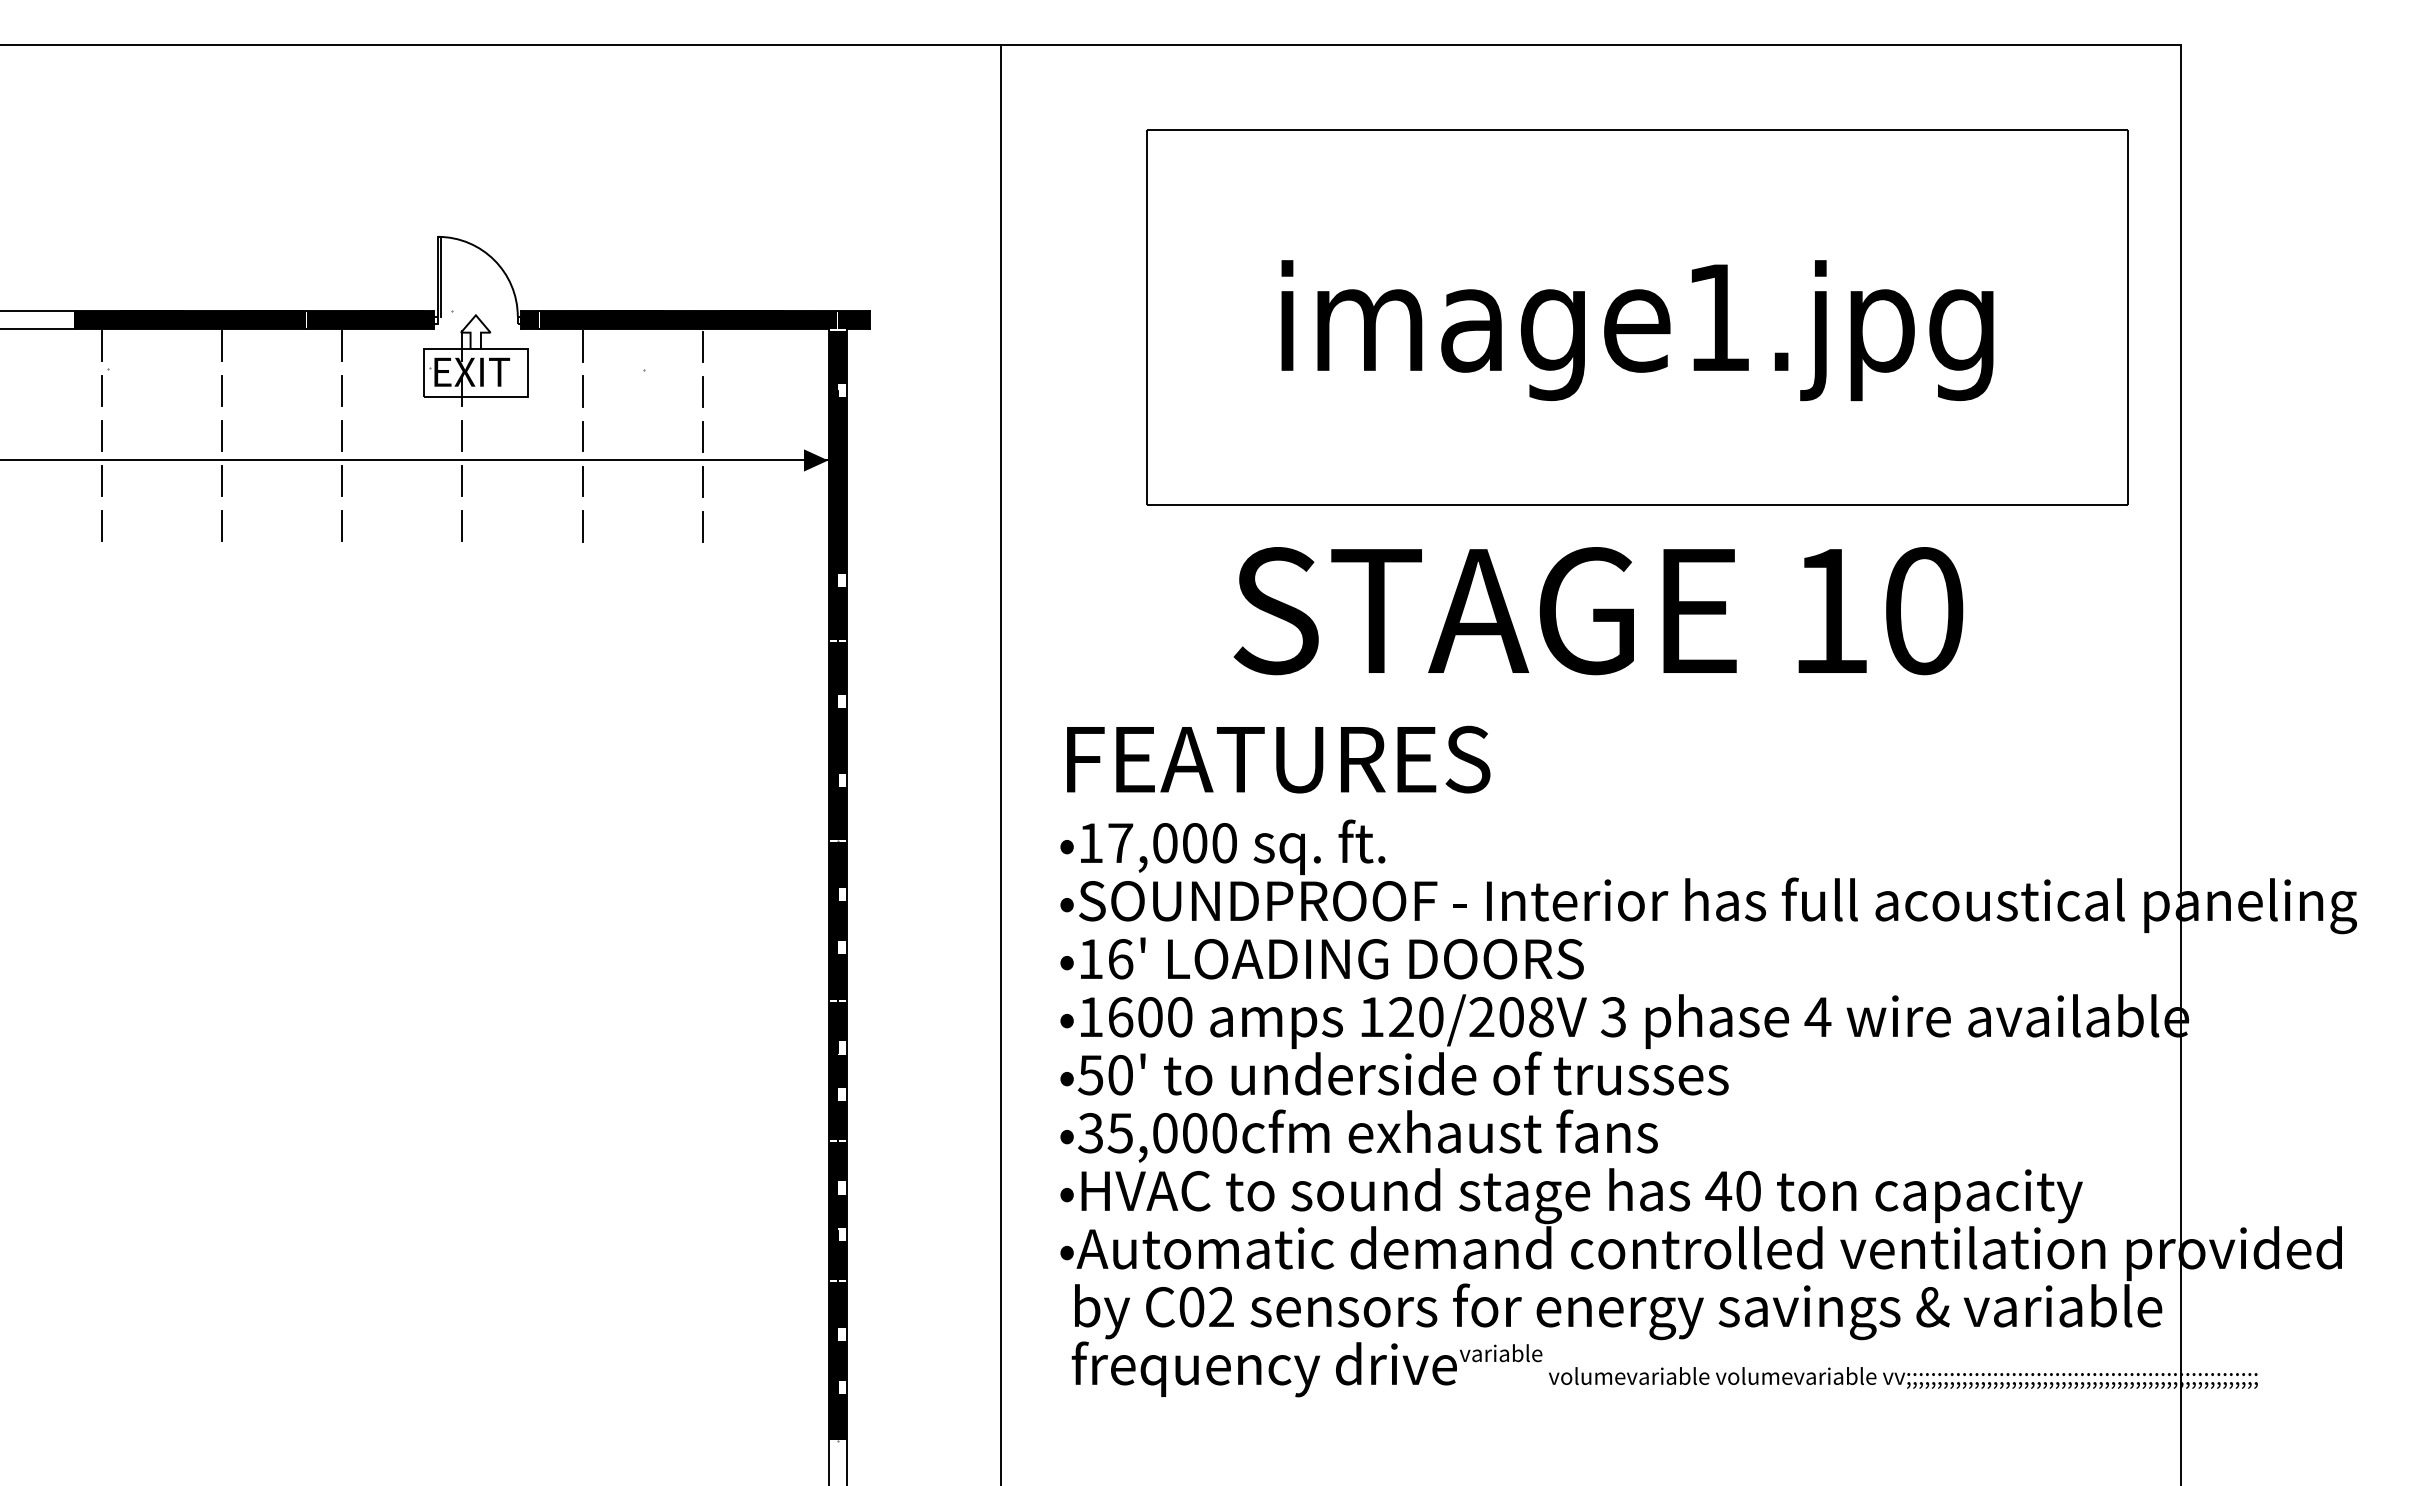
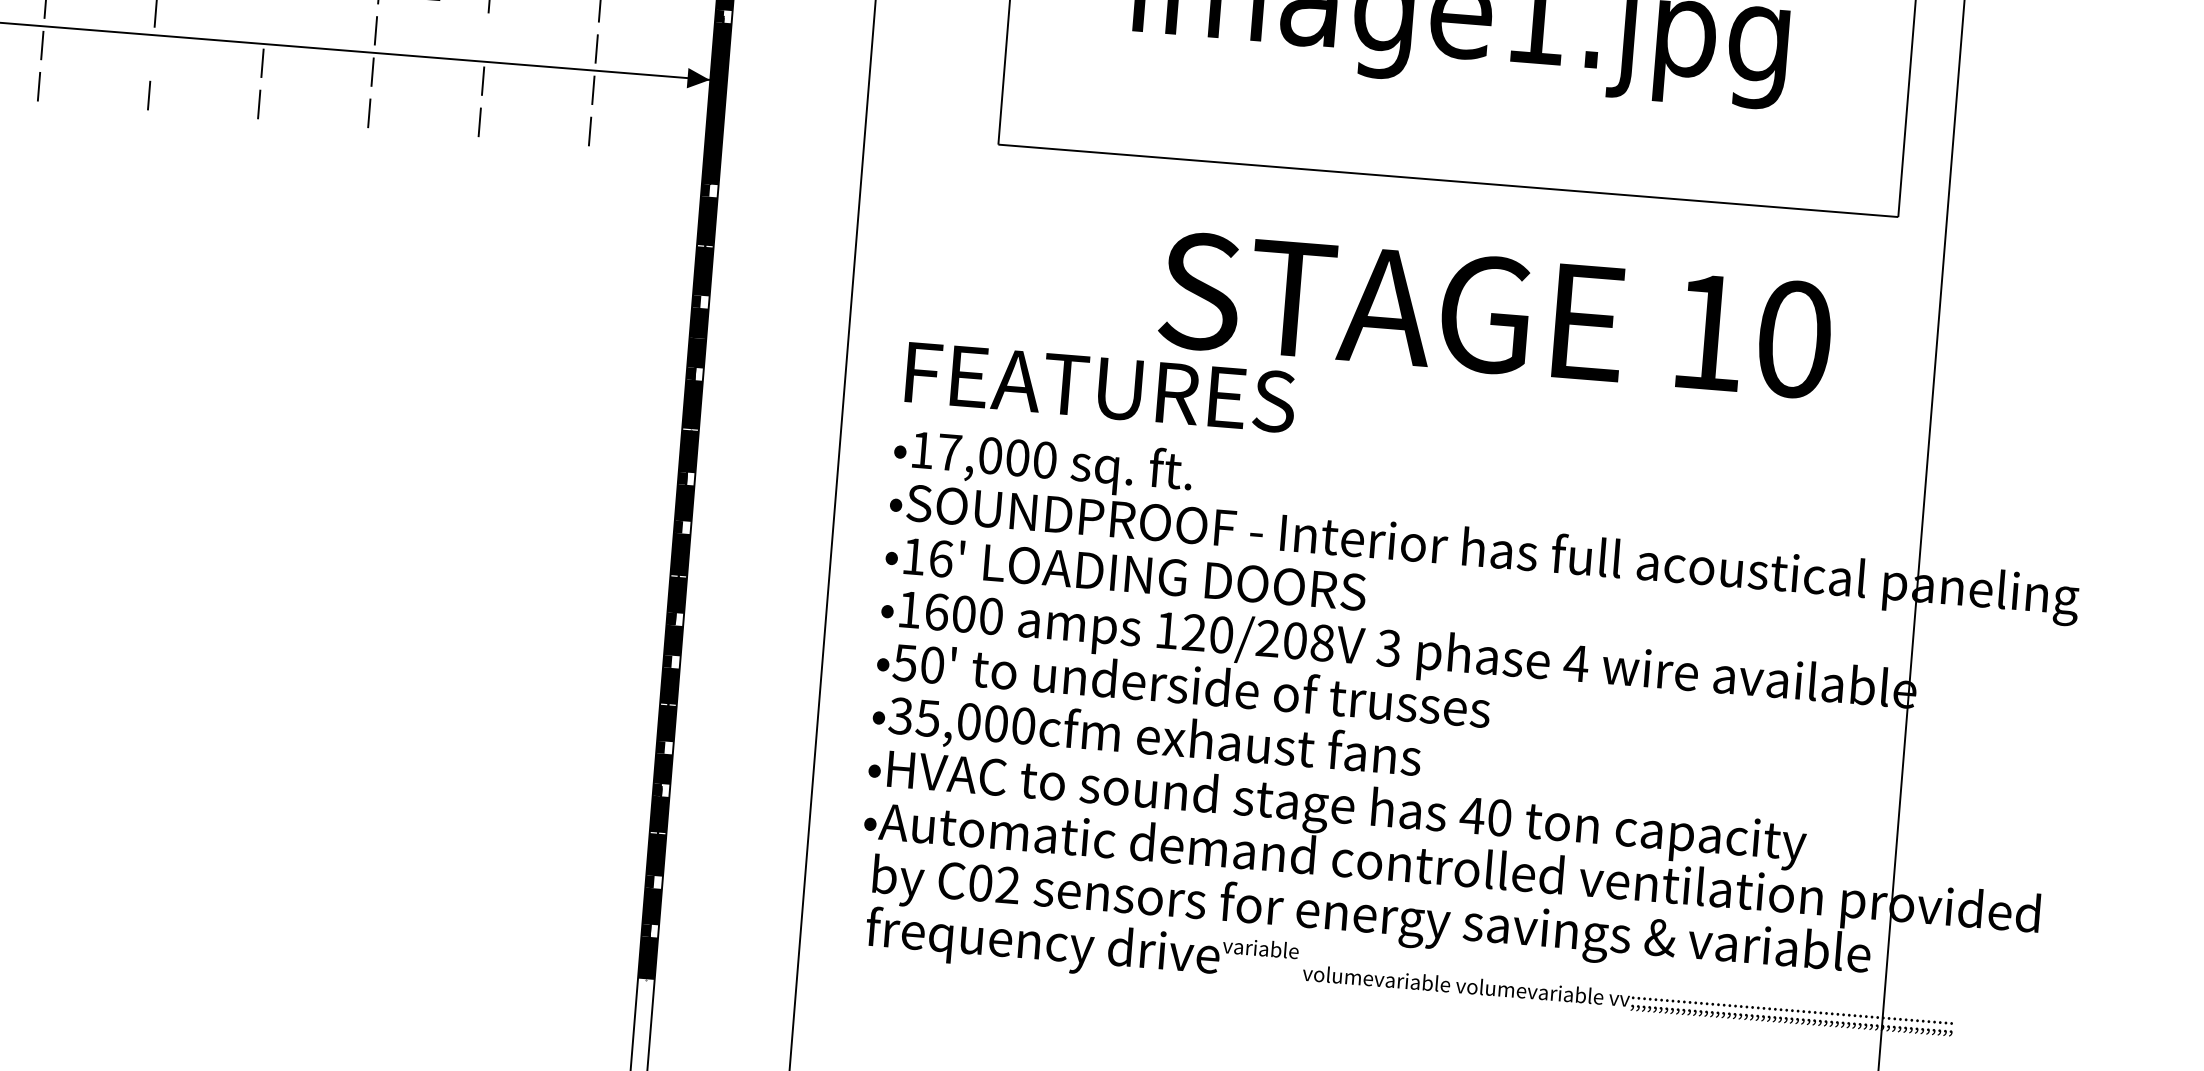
line: (342, 436) -> (266, 22), removed
line: (582, 436) -> (486, 39), removed
line: (222, 481) -> (152, 54), removed
text: (1598, 611) -> (1495, 315), moved

